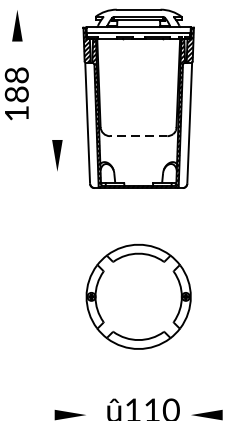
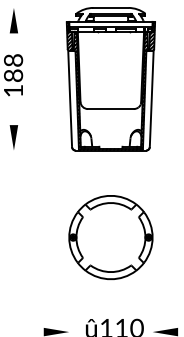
line: (138, 136) -> (110, 109), dashed -> solid
part: (56, 155) -> (13, 137), moved

